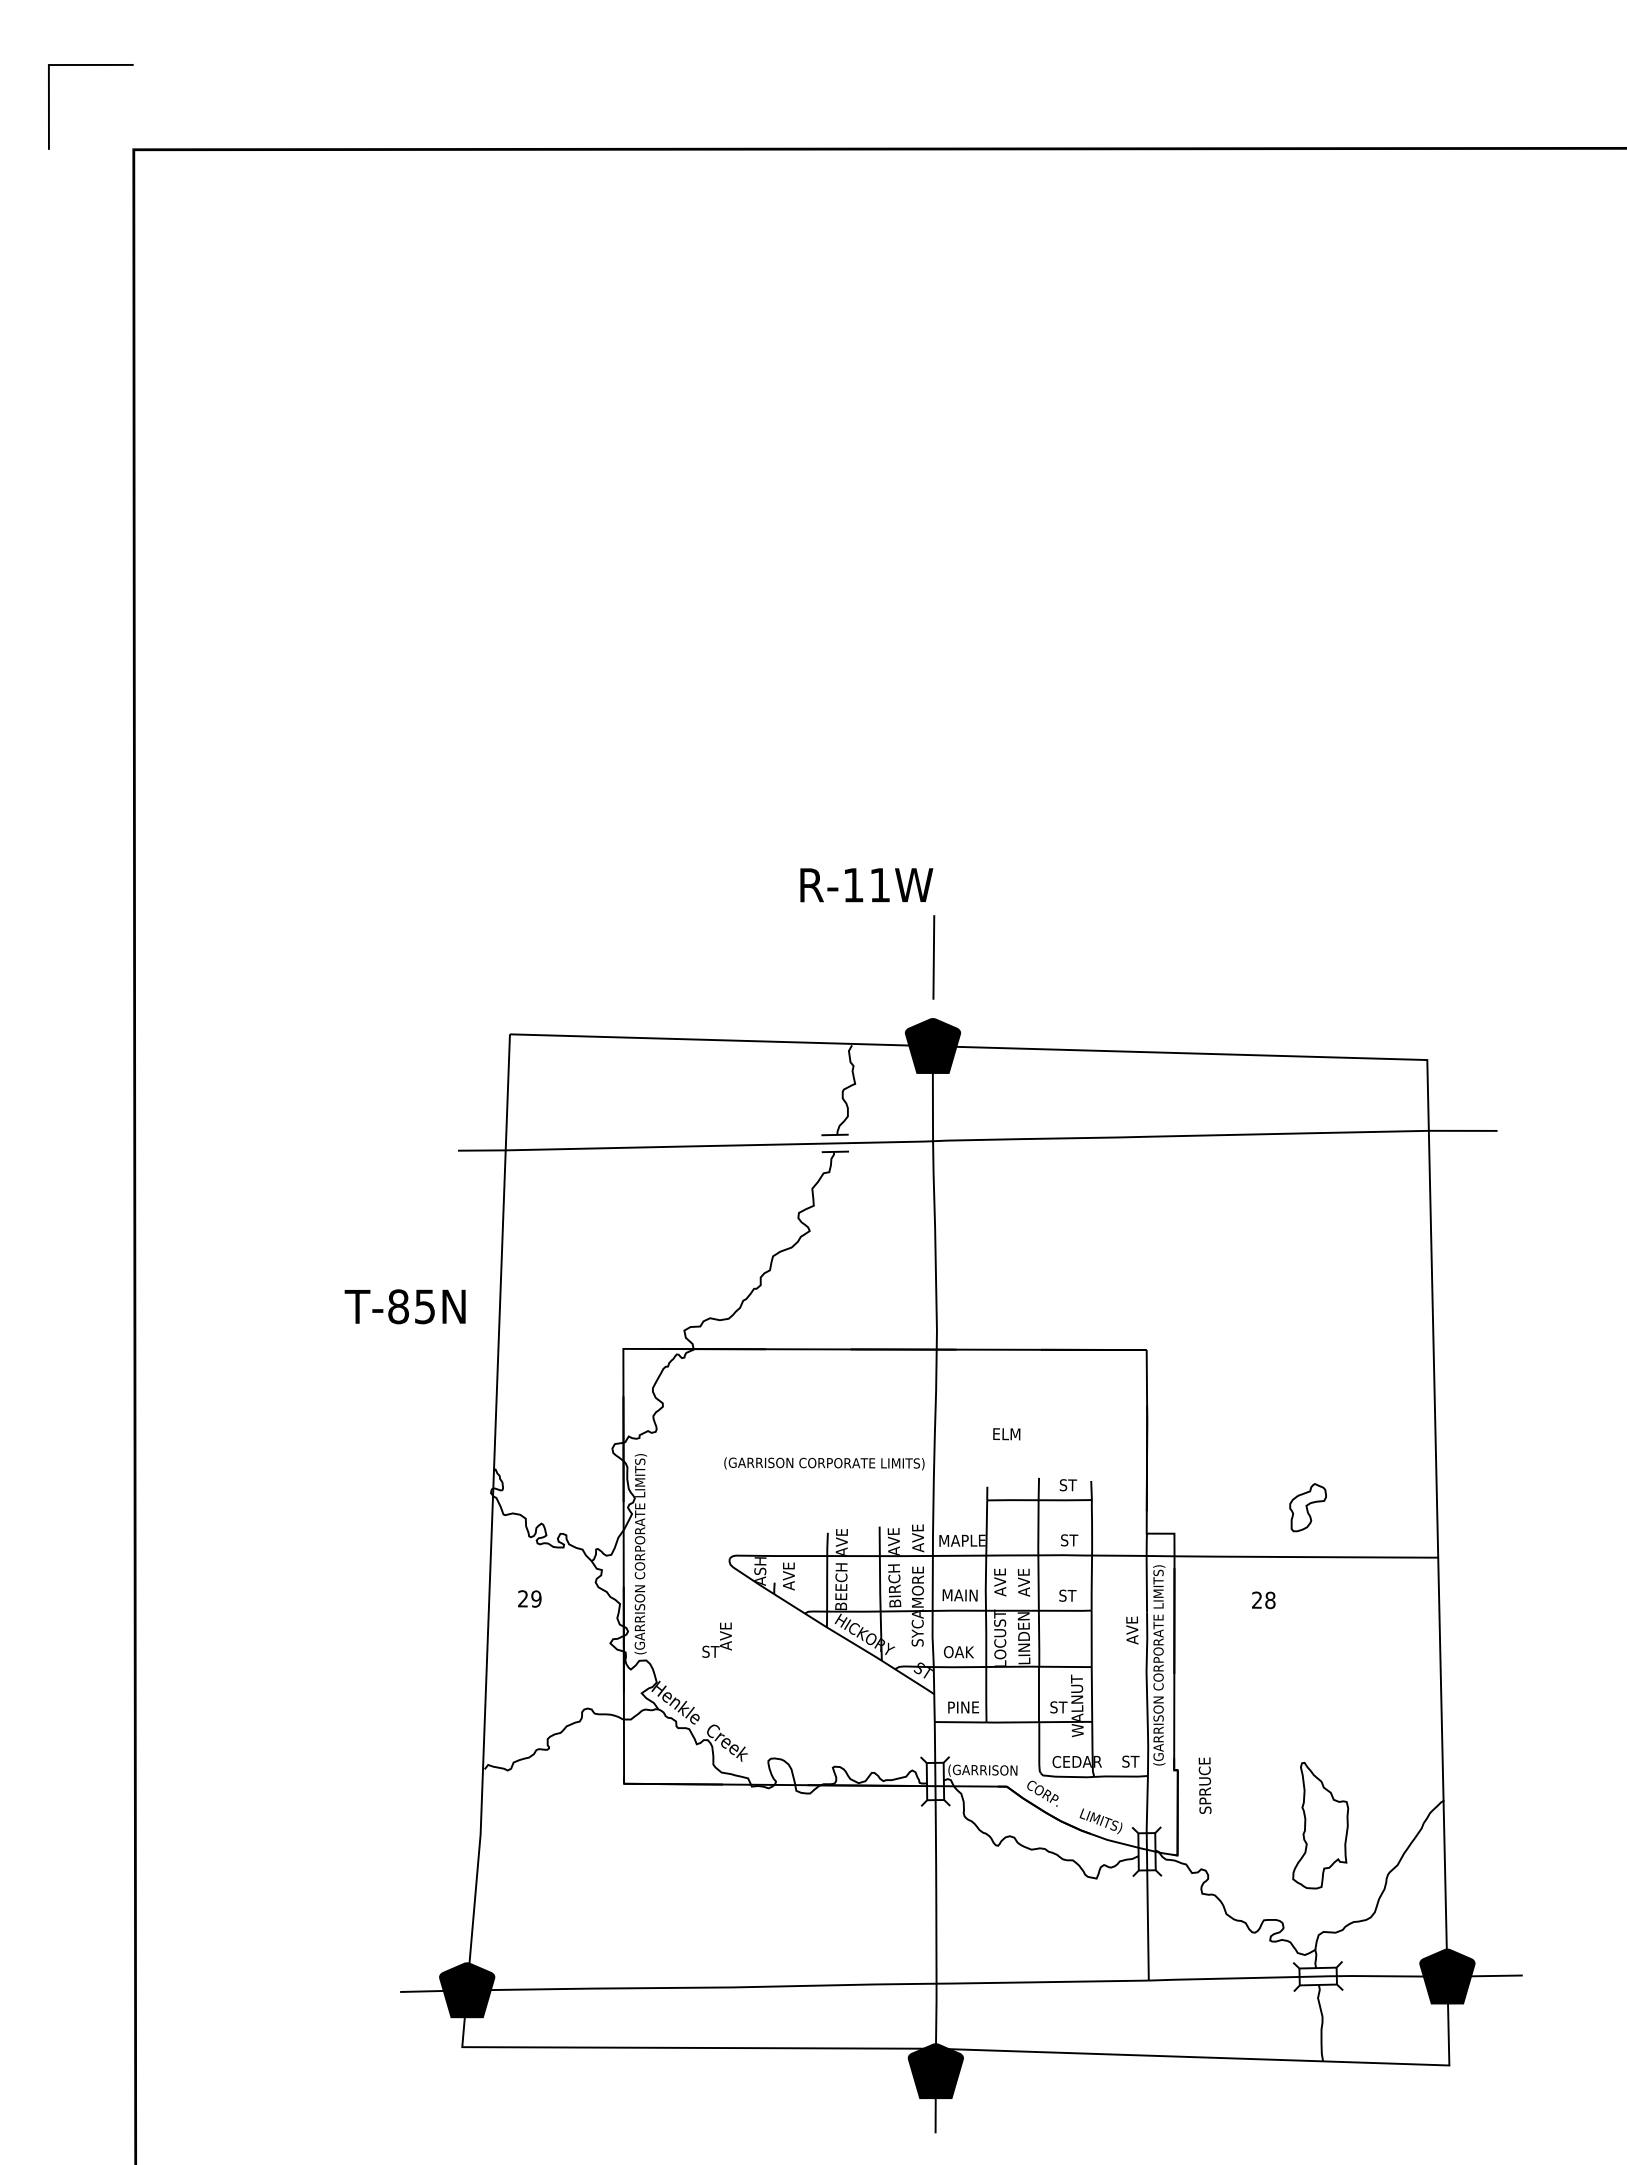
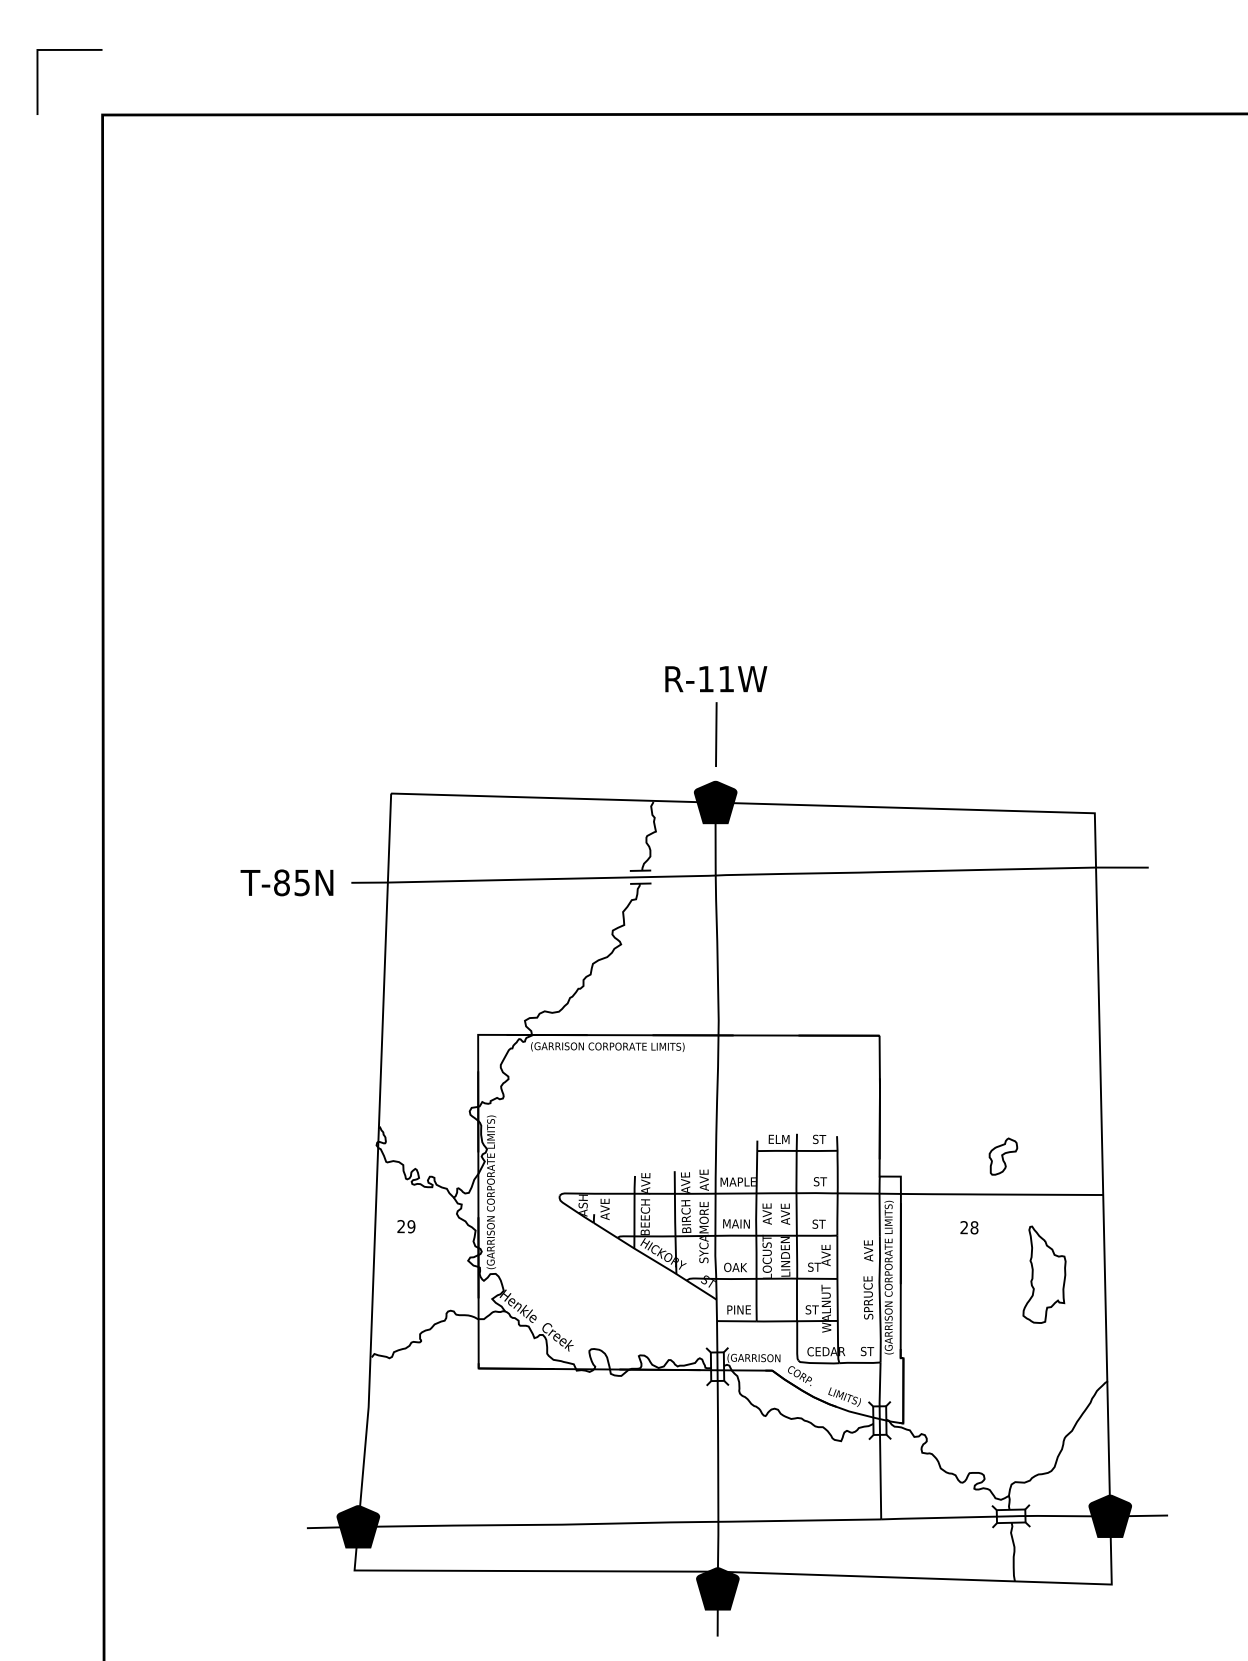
text: (866, 885) -> (716, 679), moved
text: (404, 1306) -> (286, 882), moved
text: (1006, 1434) -> (778, 1139), moved
text: (824, 1463) -> (607, 1046), moved
text: (716, 1639) -> (818, 1257), moved
text: (1204, 1785) -> (867, 1297), moved
part: (1320, 1825) -> (1044, 1274), moved

